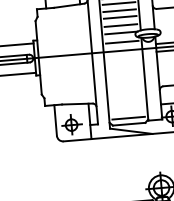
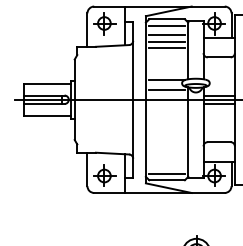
line: (119, 10) -> (166, 55), removed
line: (119, 17) -> (166, 63), removed
line: (120, 25) -> (166, 72), removed

